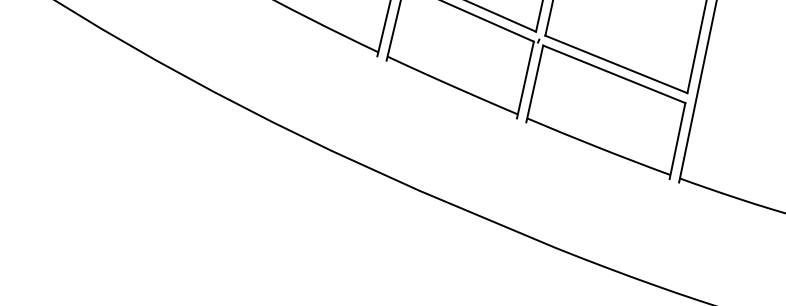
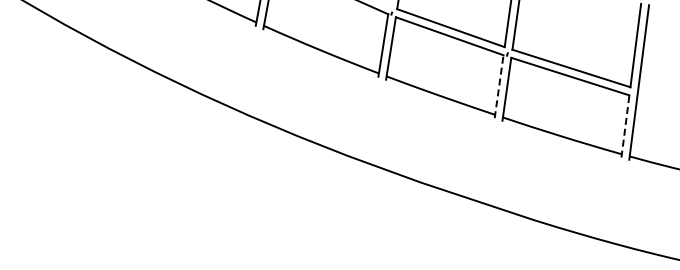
line: (525, 79) -> (499, 86), solid -> dashed
line: (677, 139) -> (625, 125), solid -> dashed

